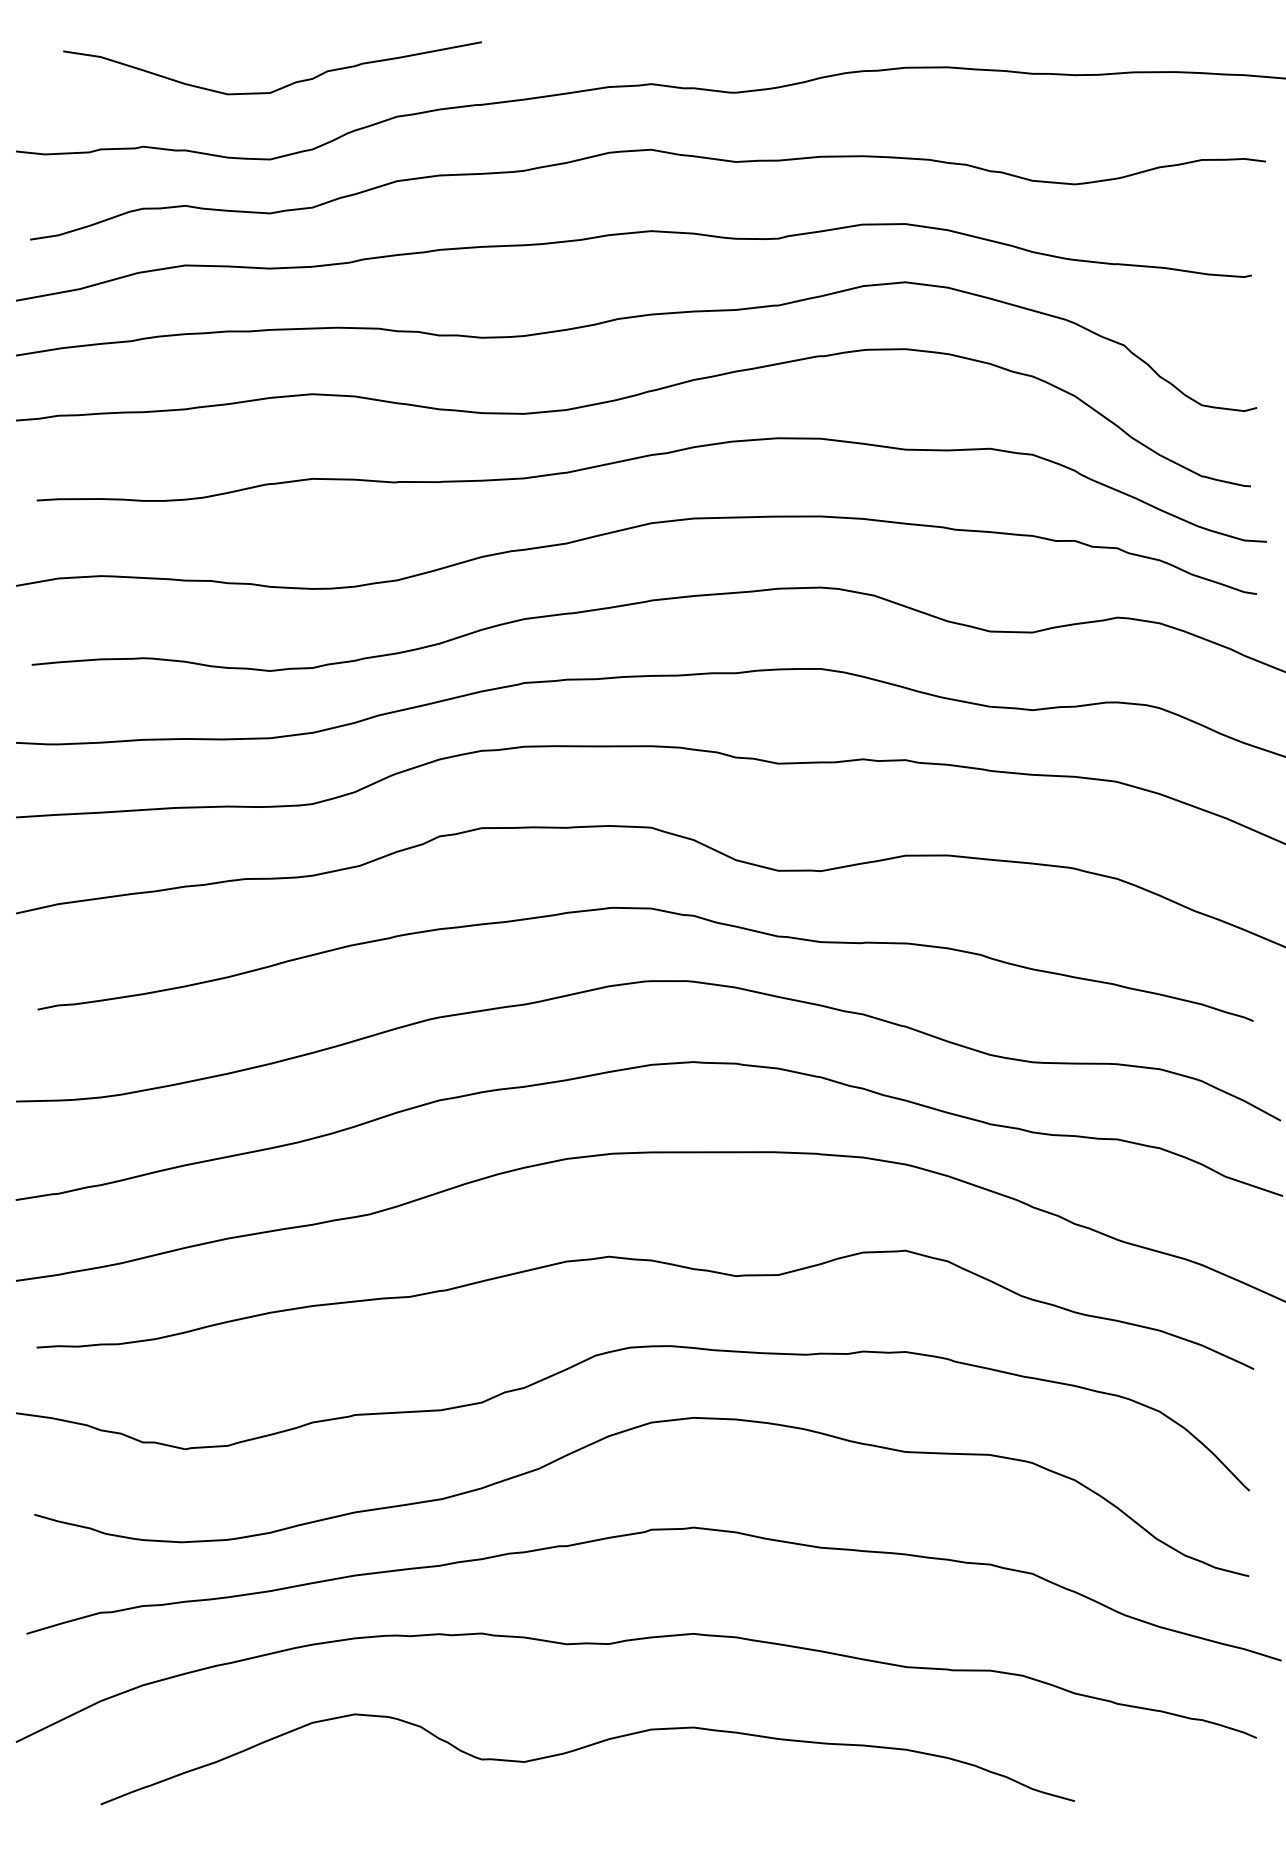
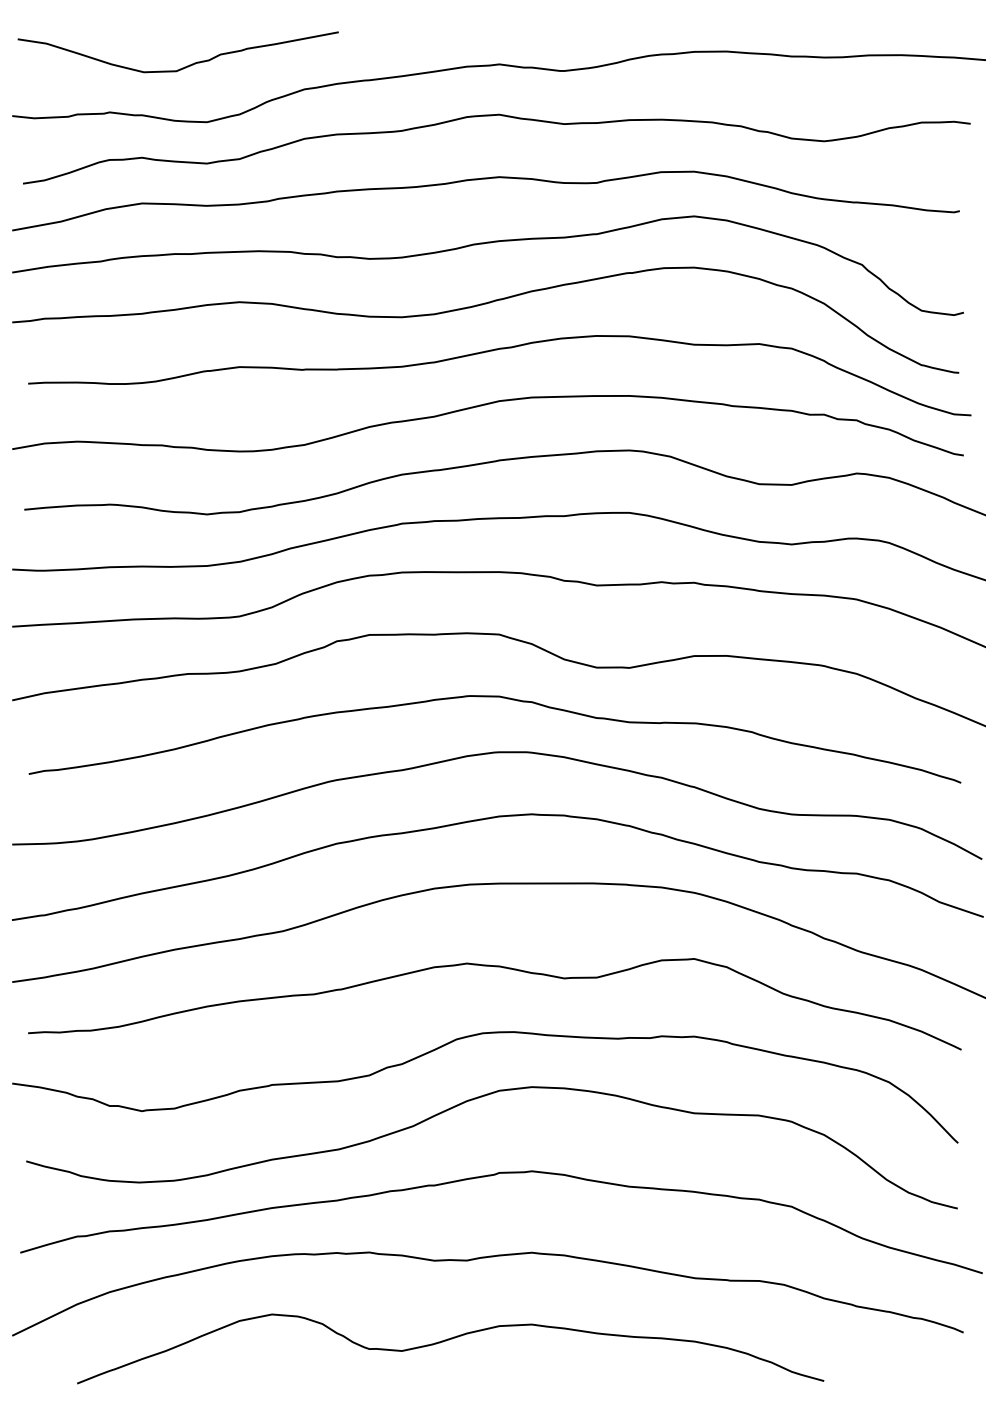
curve: (282, 86) -> (185, 66), moved

